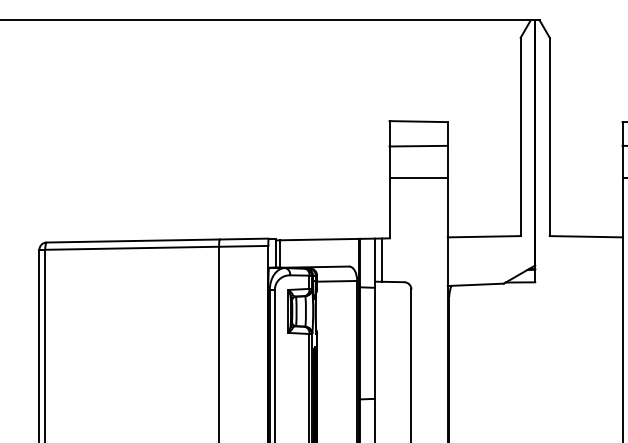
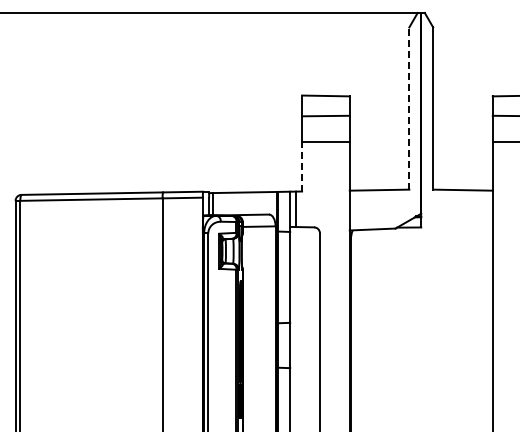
line: (520, 136) -> (409, 108), solid -> dashed
line: (390, 207) -> (302, 166), solid -> dashed

